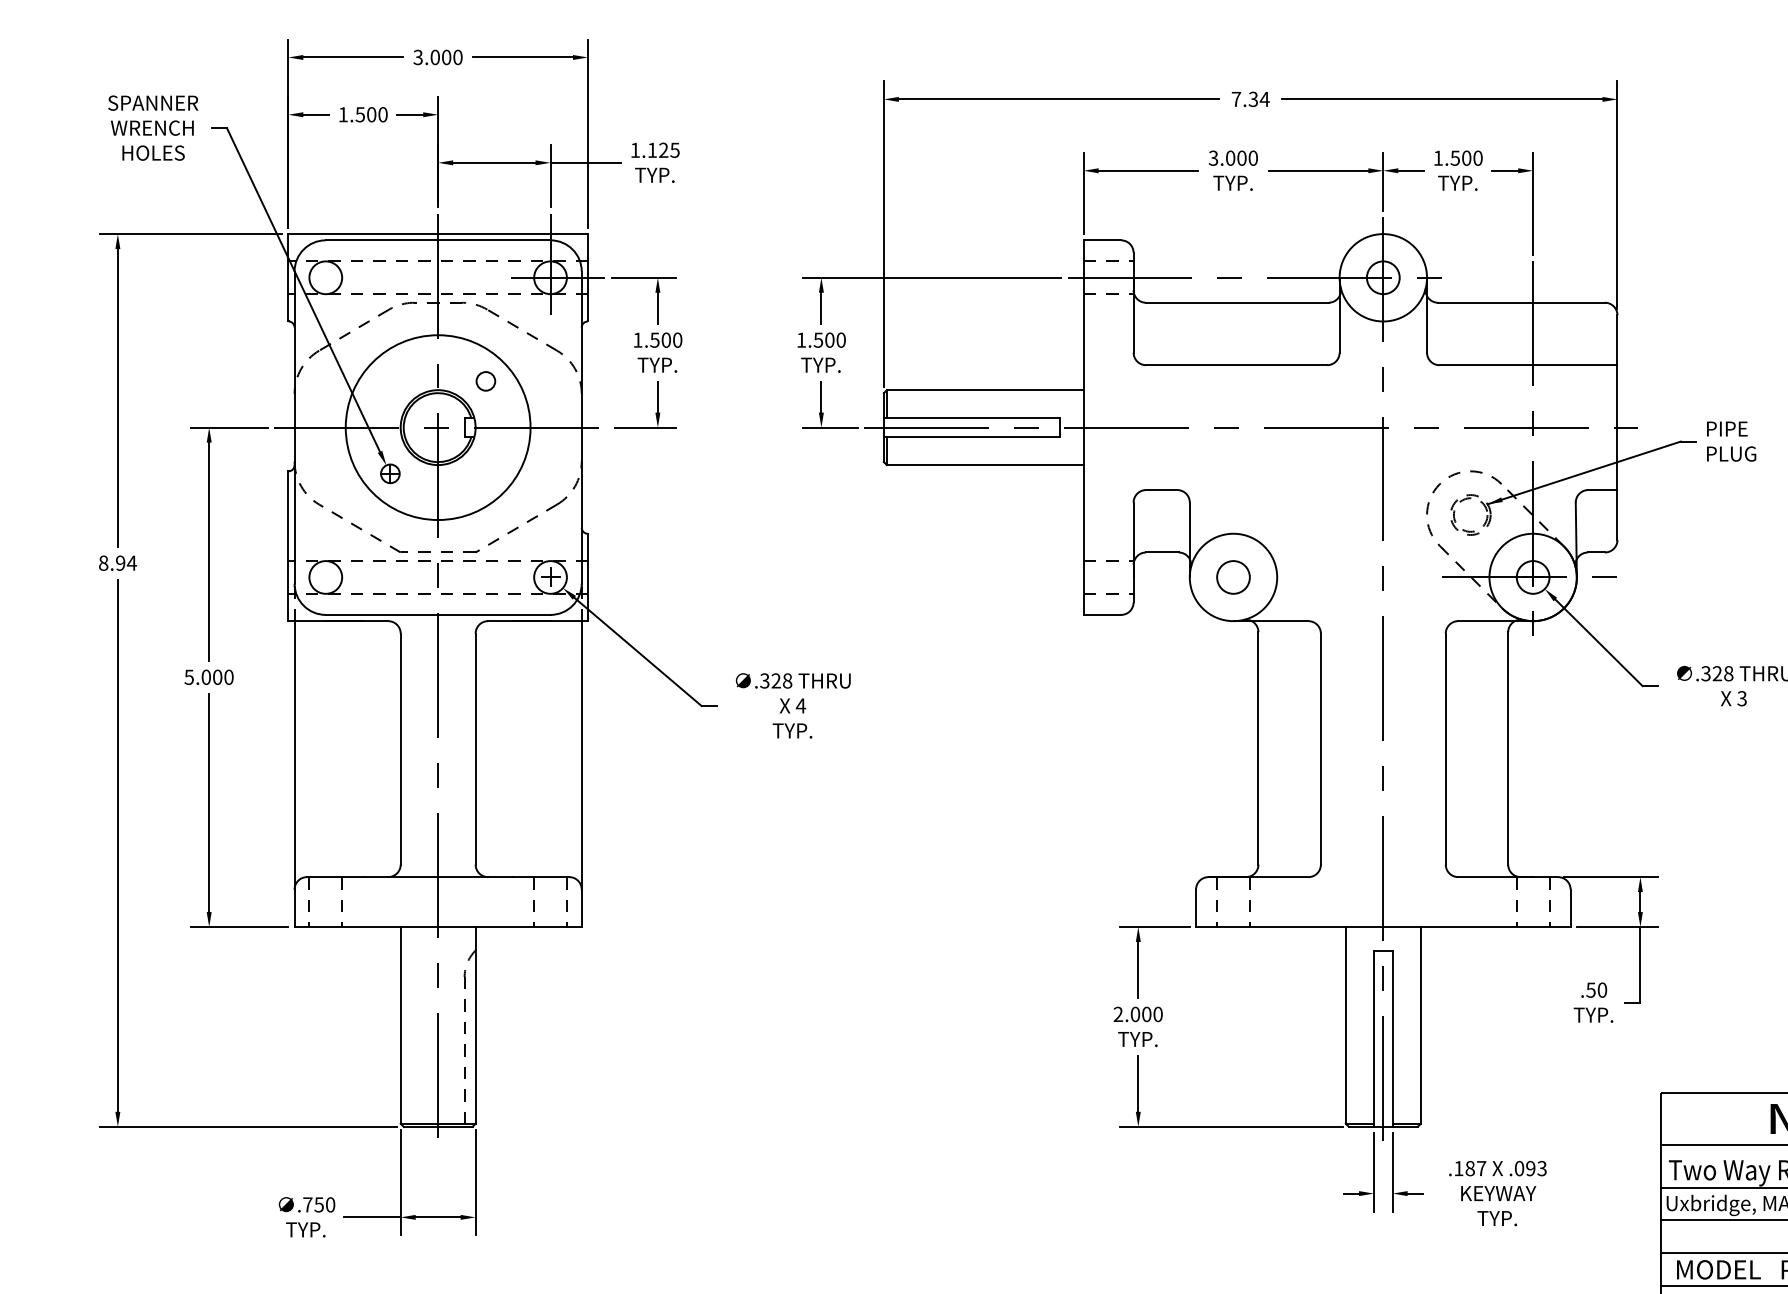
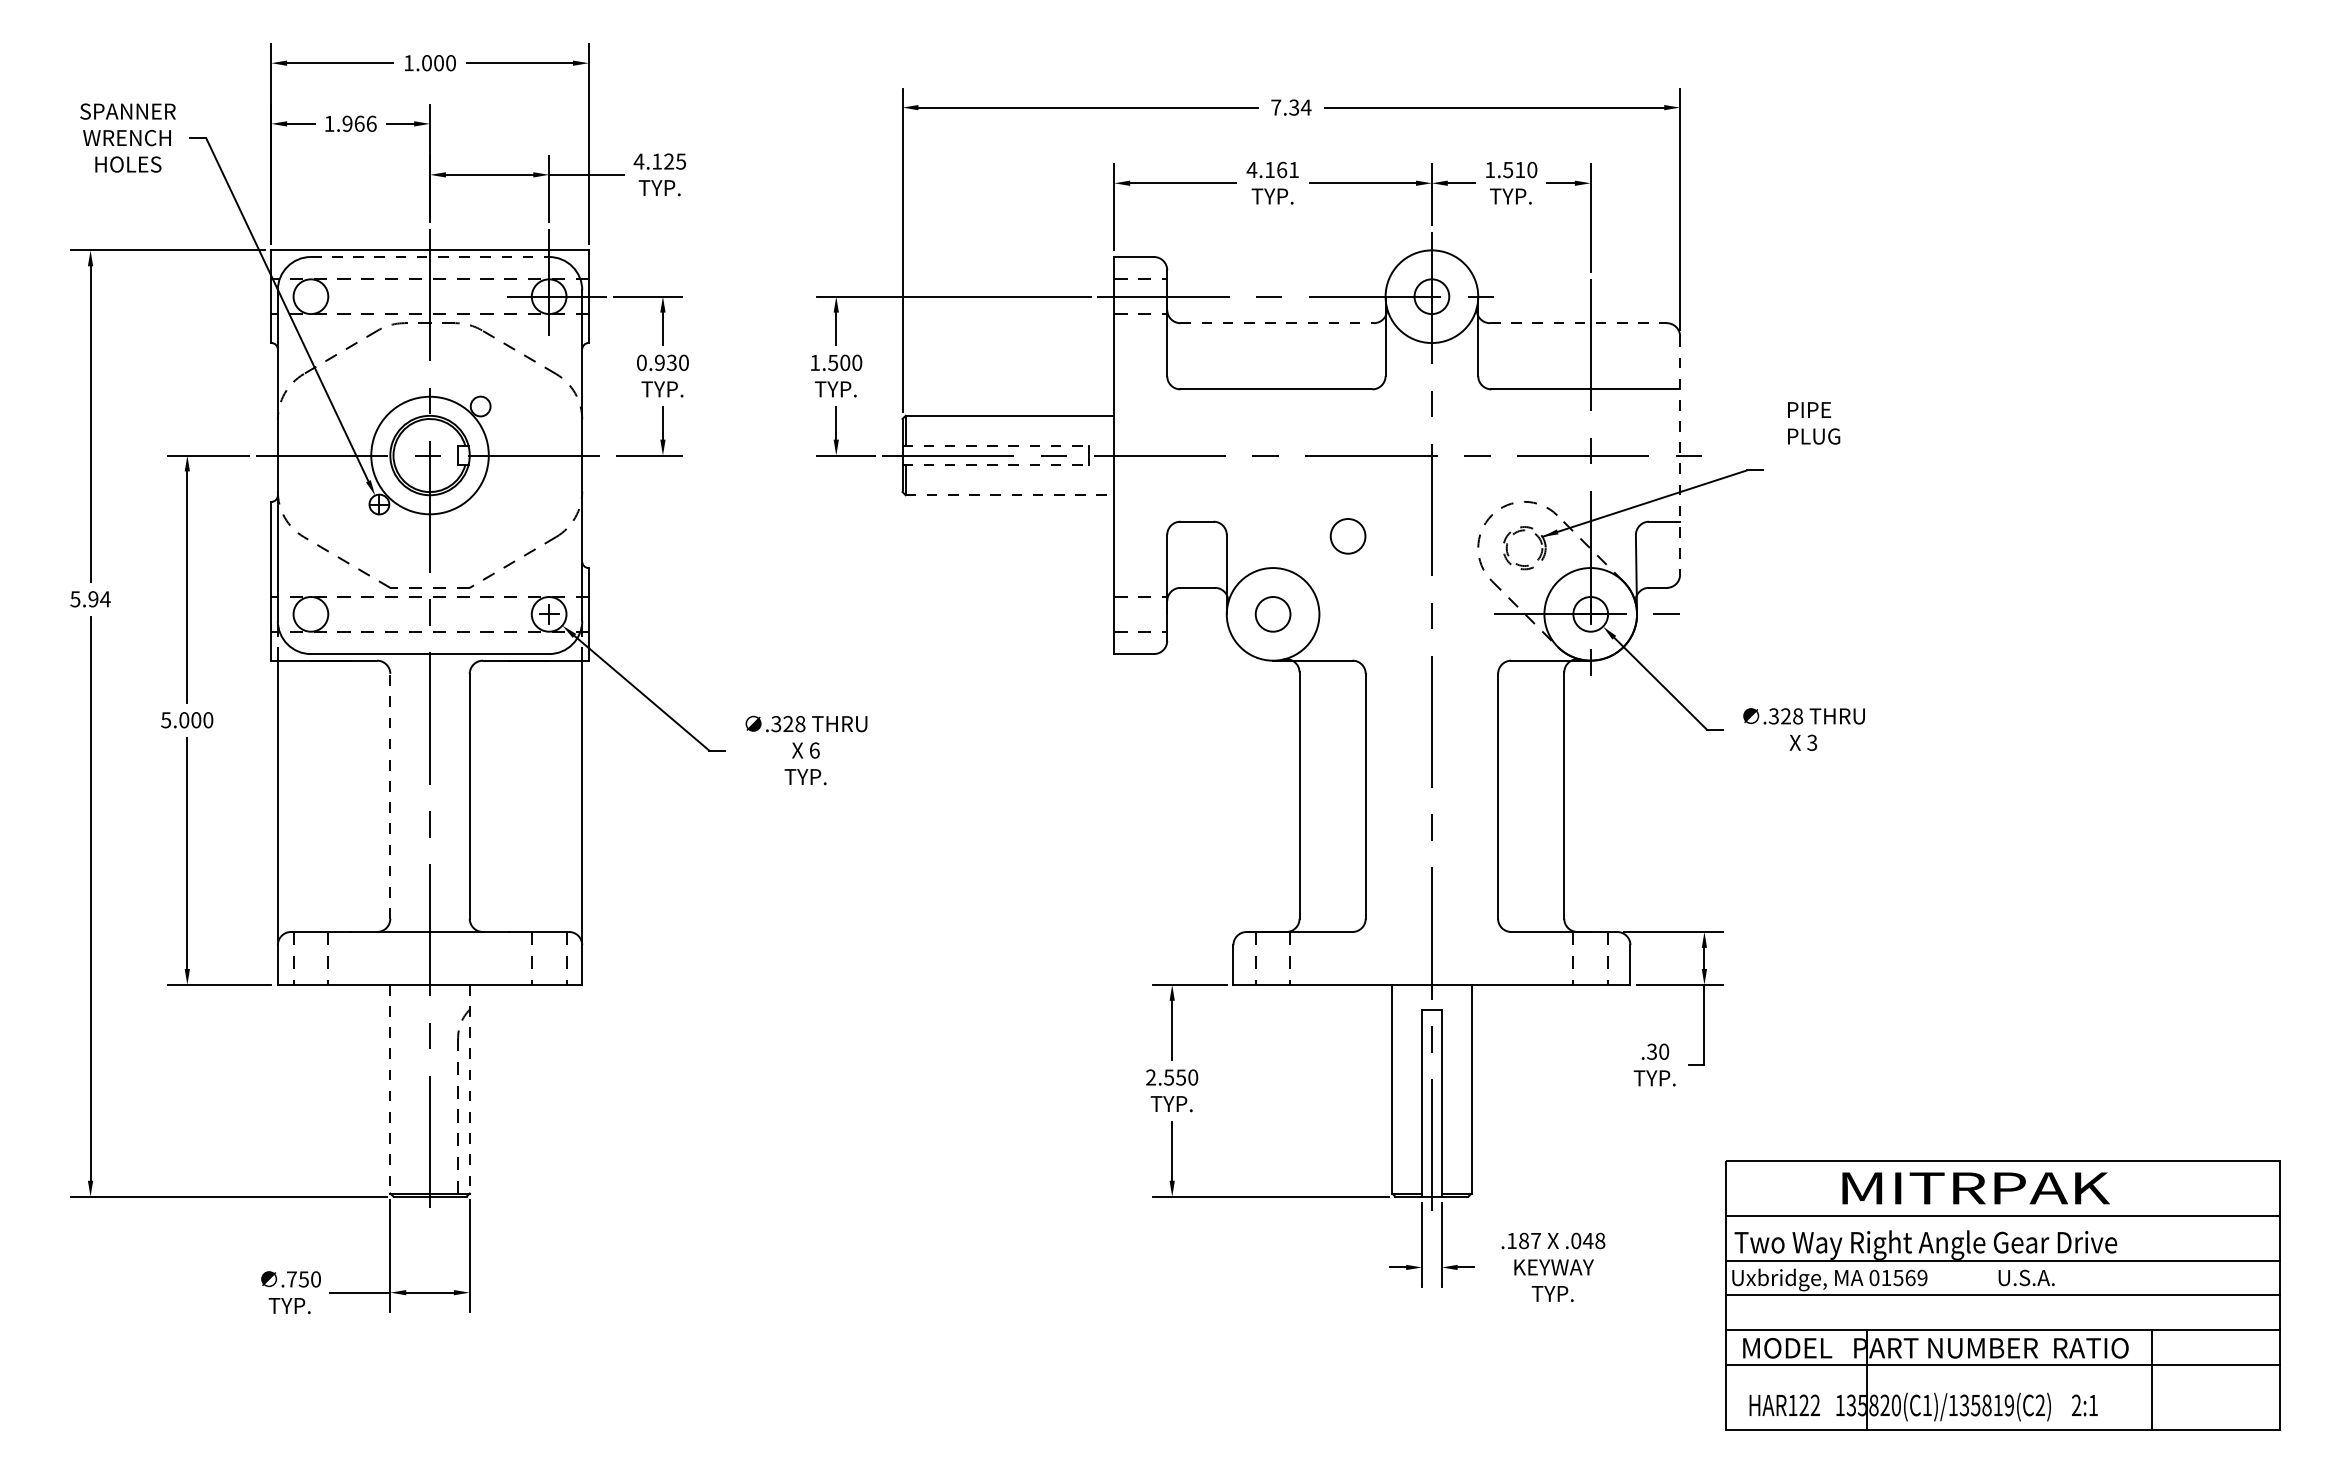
text: (417, 57) -> (408, 63), 3.000 -> 1.000
text: (371, 114) -> (359, 123), 1.500 -> 1.966
text: (634, 150) -> (638, 161), 1.125 -> 4.125
text: (1232, 157) -> (1272, 169), 3.000 -> 4.161
text: (1466, 157) -> (1520, 169), 1.500 -> 1.510
line: (438, 240) -> (430, 257), solid -> dashed
line: (1237, 303) -> (1277, 323), solid -> dashed
line: (1521, 303) -> (1578, 323), solid -> dashed
text: (651, 339) -> (656, 362), 1.500 -> 0.930
line: (972, 418) -> (996, 445), solid -> dashed
circle: (437, 427) -> (429, 455), size x0.6
line: (1617, 428) -> (1680, 456), solid -> dashed
line: (972, 437) -> (996, 465), solid -> dashed
text: (1731, 441) -> (1814, 423), moved
line: (985, 465) -> (1010, 495), solid -> dashed
circle: (1303, 504) -> (1347, 536), added
text: (103, 563) -> (75, 599), 8.94 -> 5.94
text: (800, 705) -> (814, 750), 4 -> 6
line: (400, 748) -> (390, 795), solid -> dashed
text: (1590, 989) -> (1651, 1051), .50 -> .30
text: (1141, 1014) -> (1175, 1077), 2.000 -> 2.550
line: (400, 1025) -> (390, 1089), solid -> dashed
line: (475, 1025) -> (469, 1089), solid -> dashed
text: (1535, 1168) -> (1593, 1240), .093 -> .048

